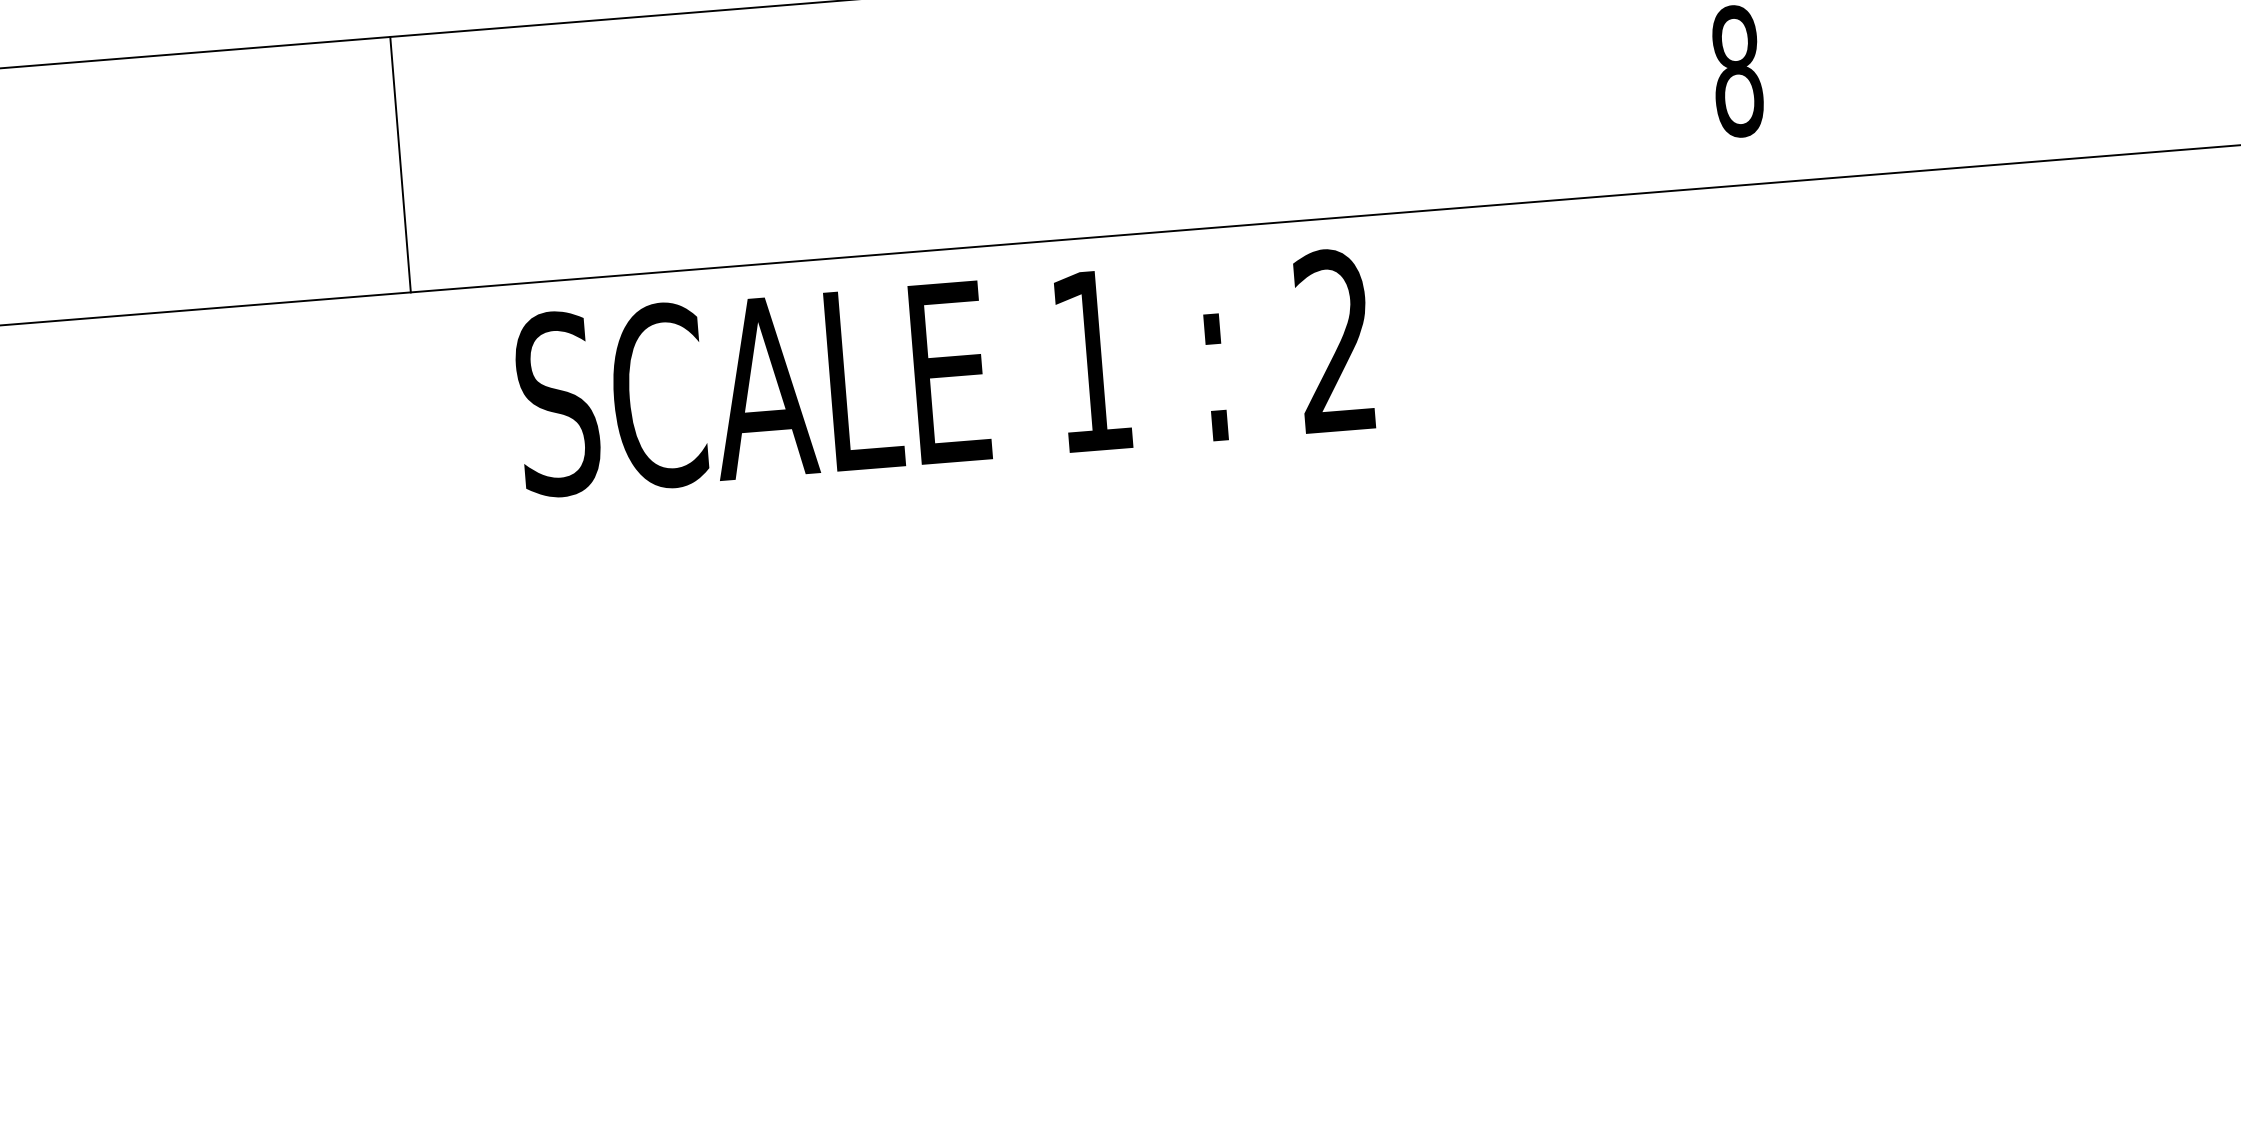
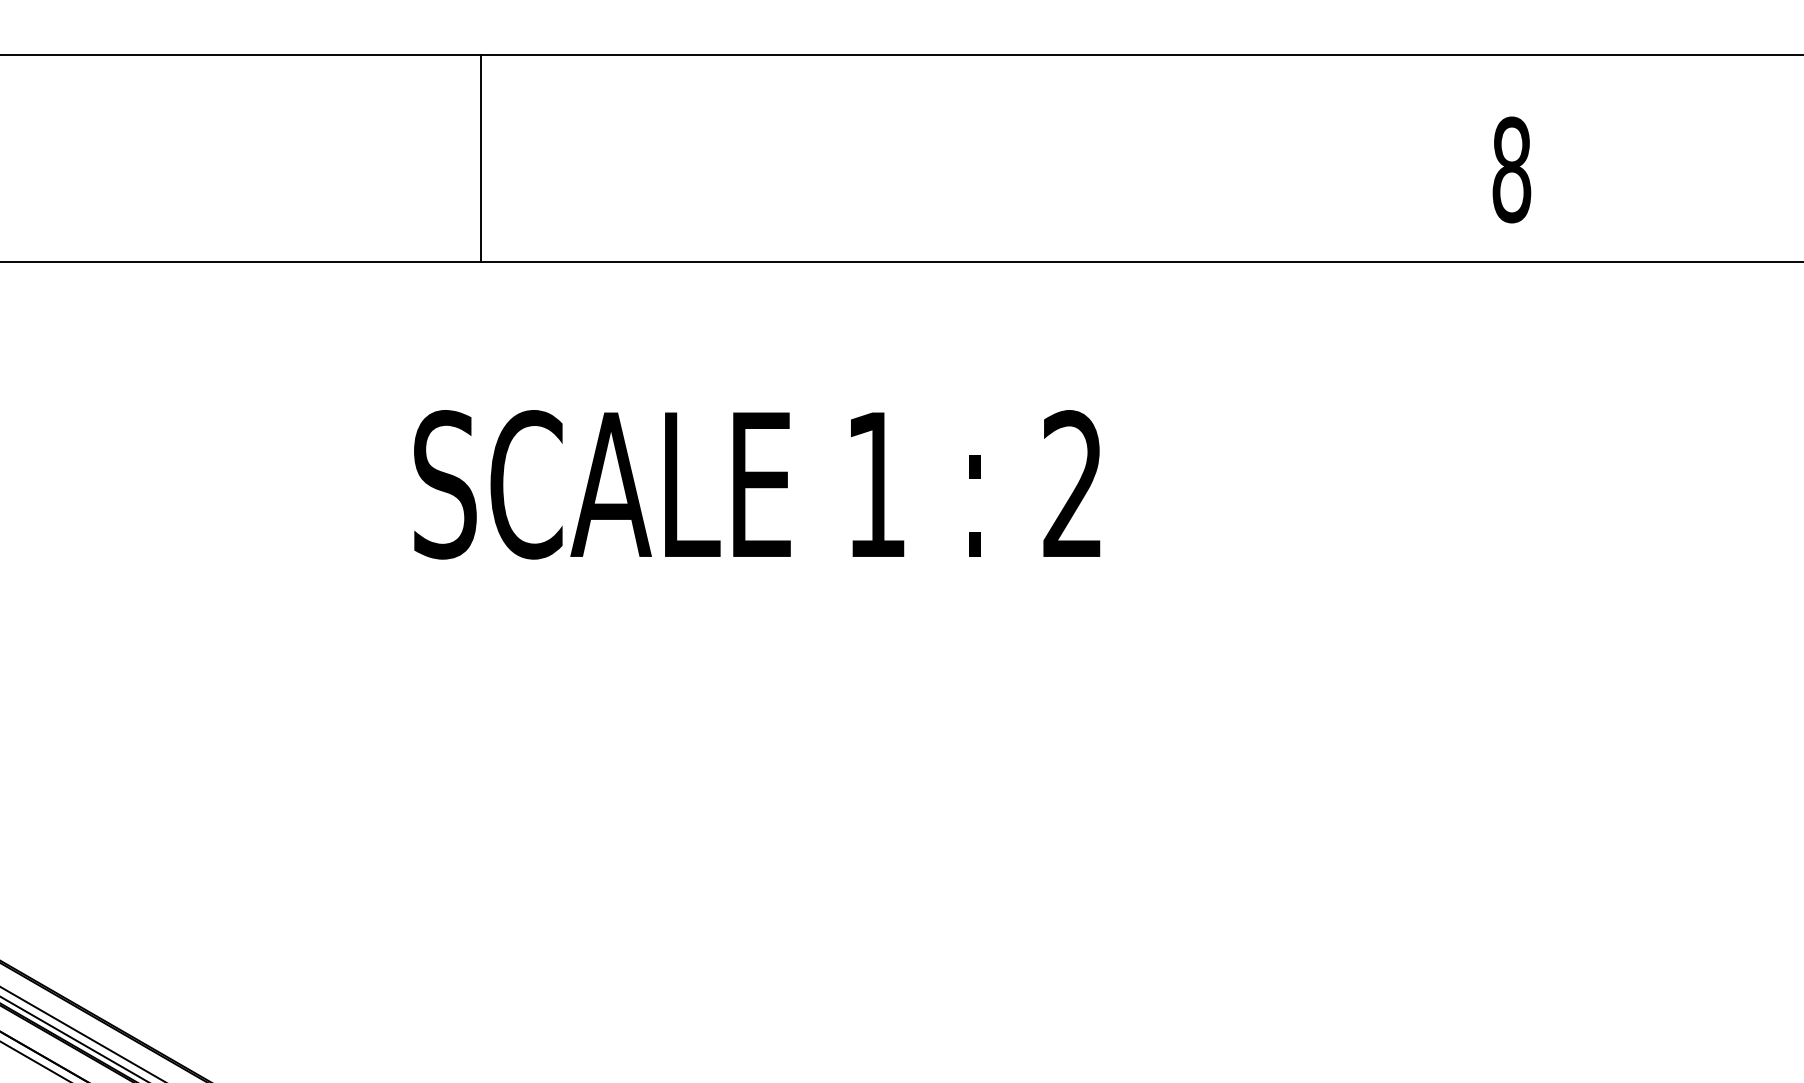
line: (400, 164) -> (481, 158), moved
text: (944, 372) -> (757, 484), moved

